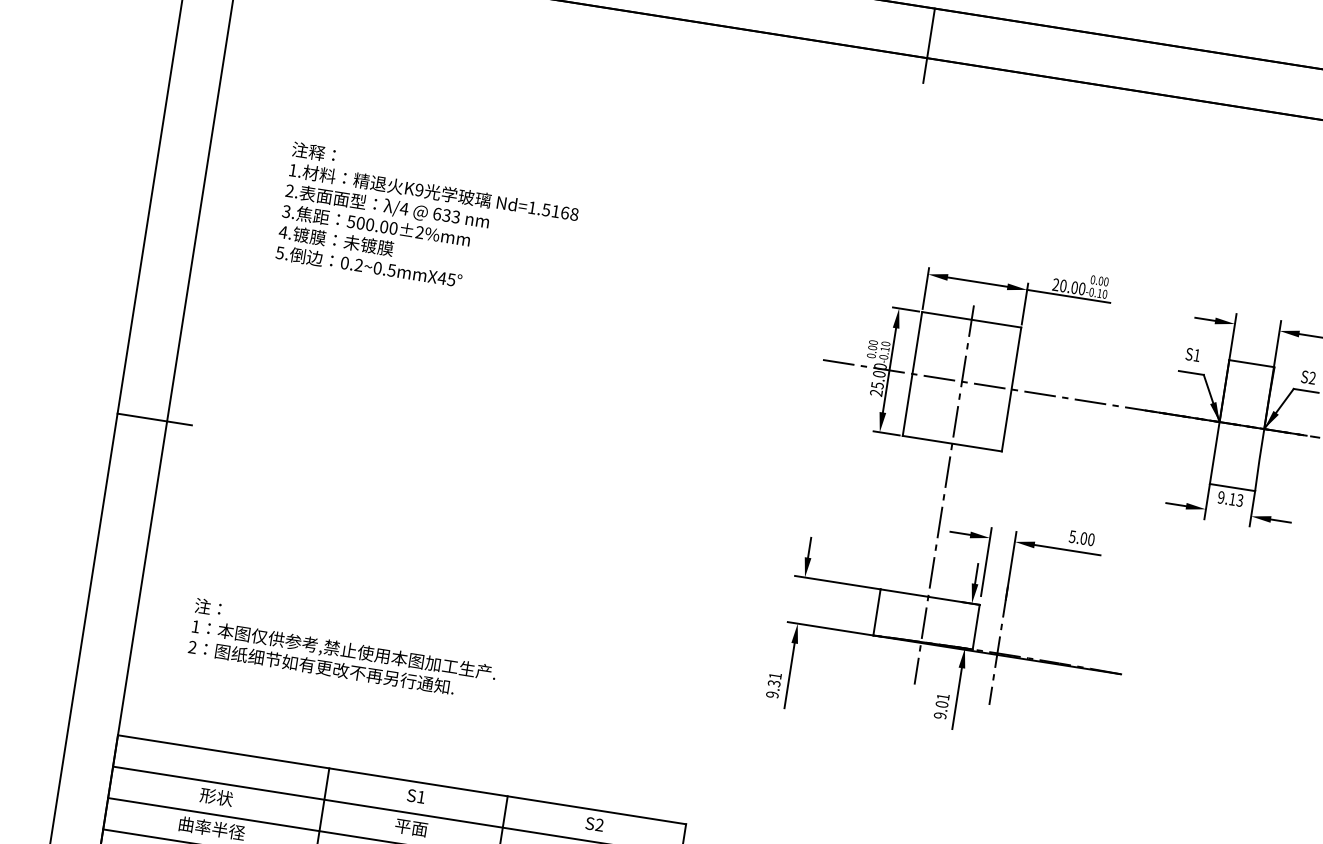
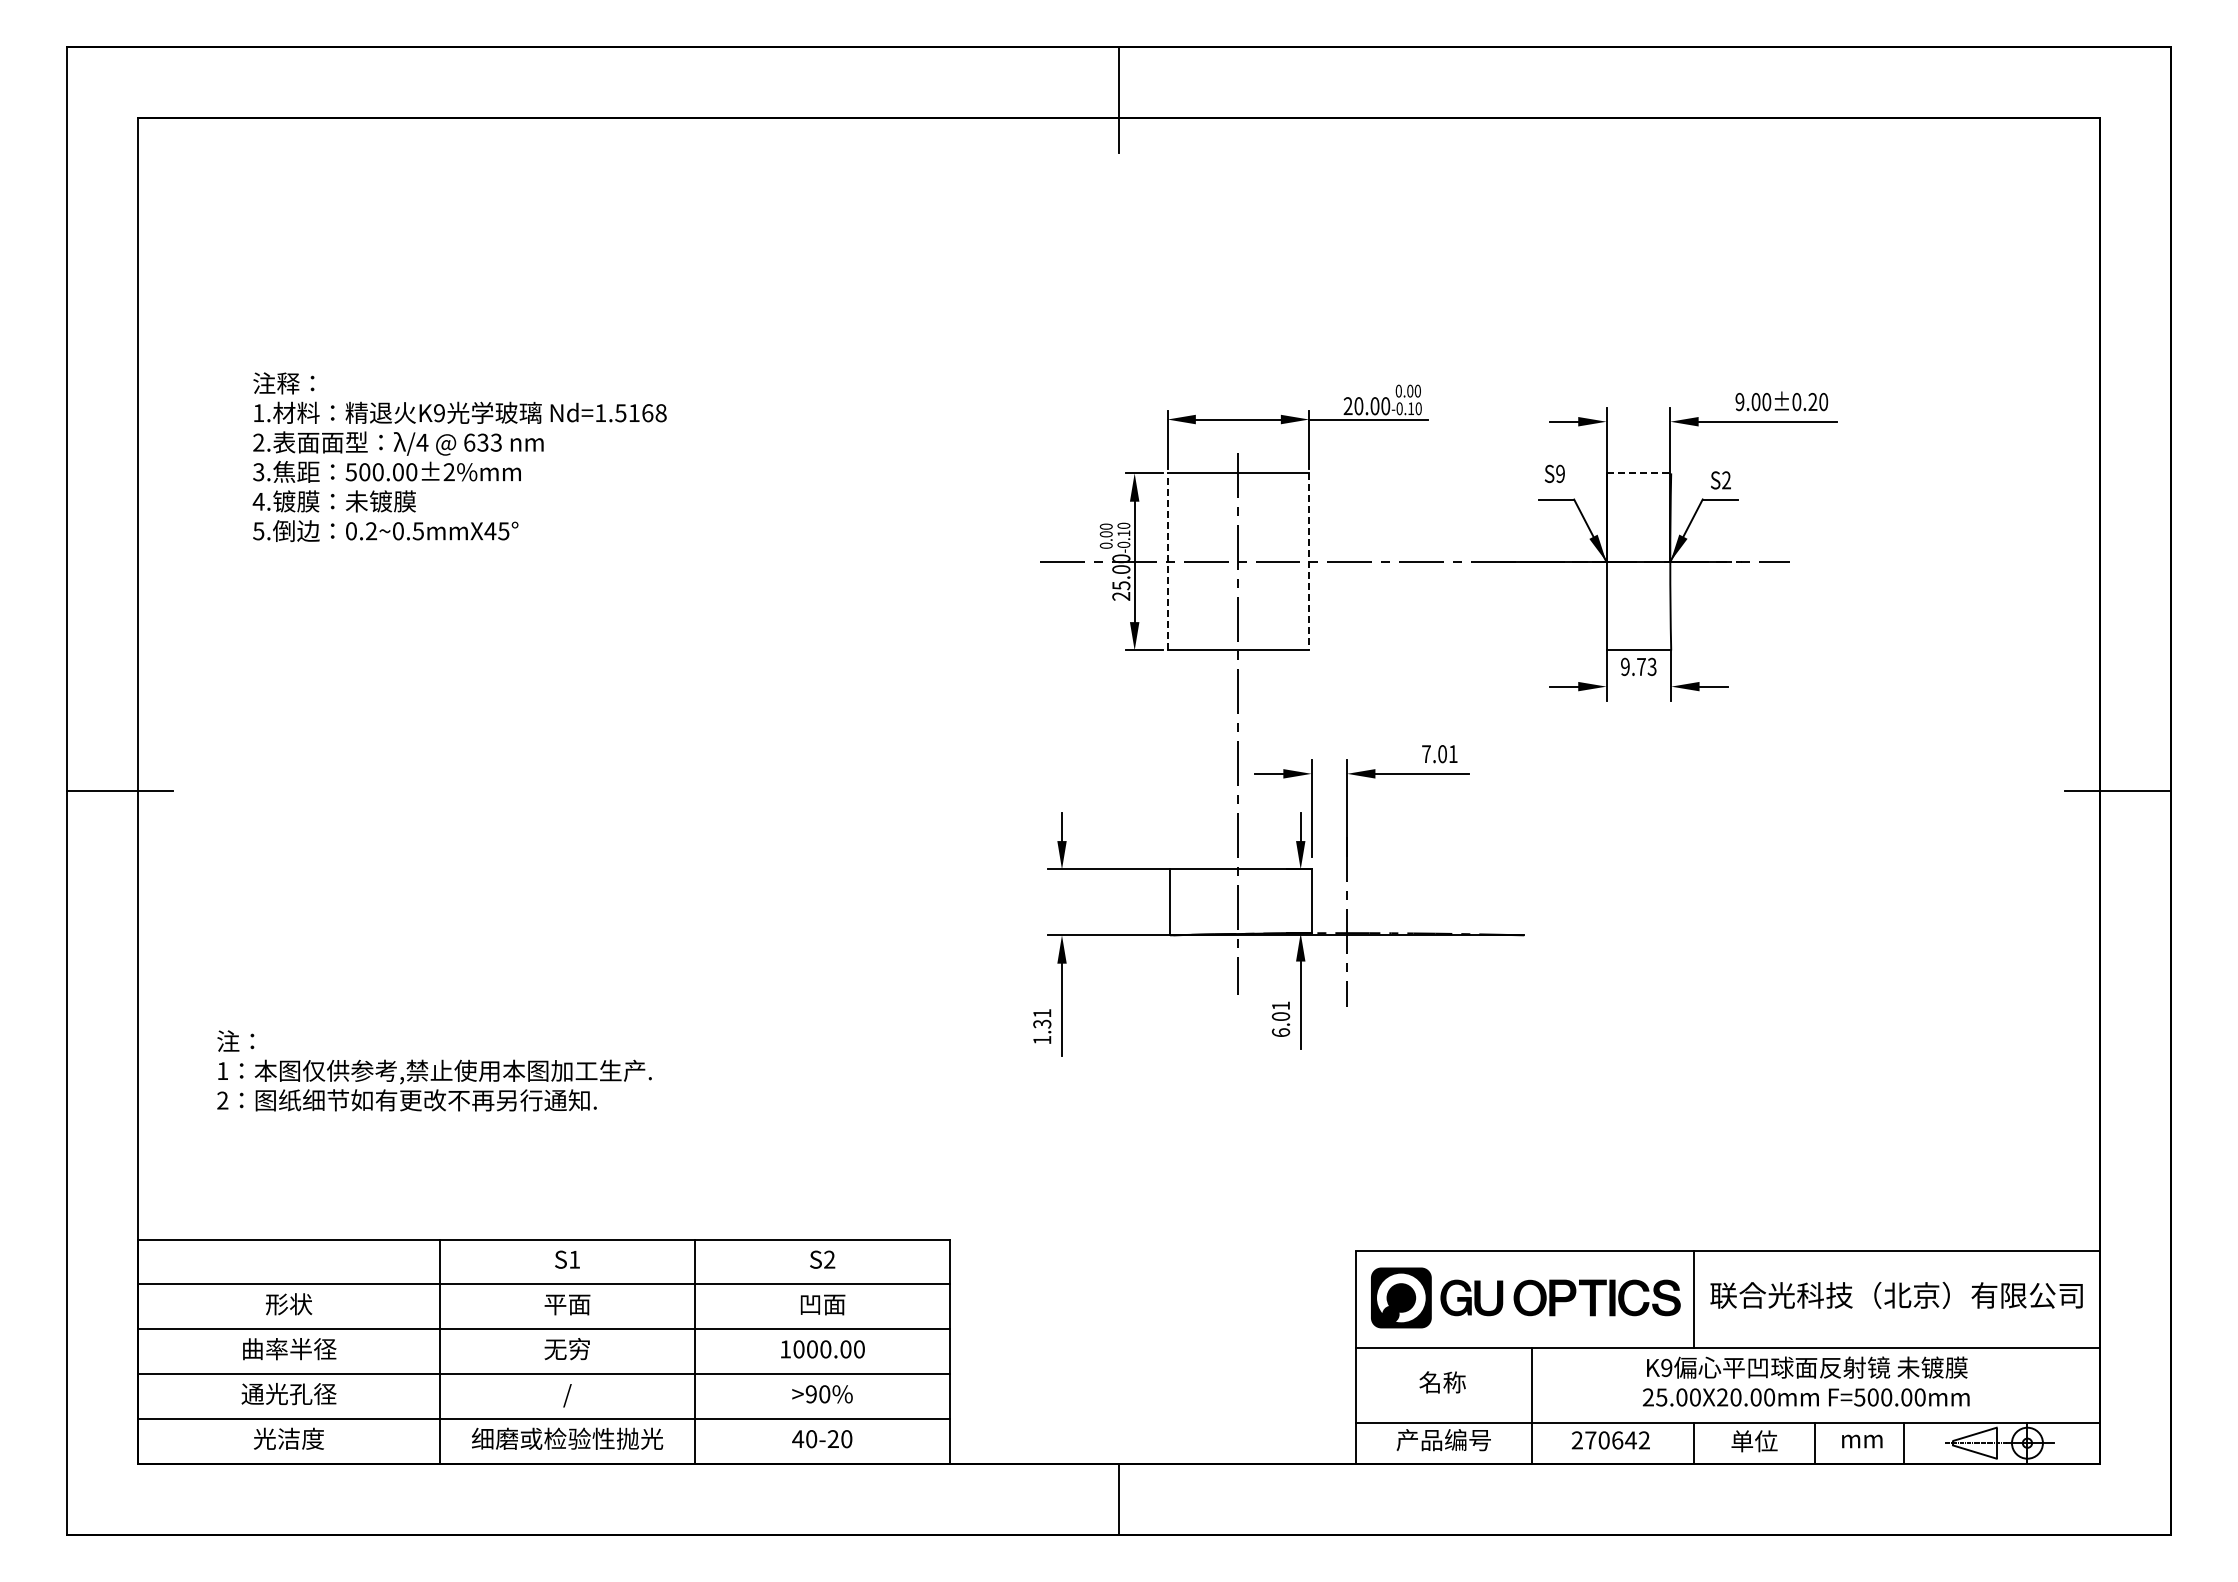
text: (1197, 355) -> (1560, 473), S1 -> S9
line: (1252, 363) -> (1639, 473), solid -> dashed
line: (912, 373) -> (1167, 561), solid -> dashed
line: (1011, 389) -> (1309, 561), solid -> dashed
text: (1232, 499) -> (1641, 666), 9.13 -> 9.73
text: (1081, 538) -> (1439, 754), 5.00 -> 7.01
text: (772, 694) -> (1042, 1039), 9.31 -> 1.31
text: (939, 715) -> (1280, 1032), 9.01 -> 6.01

